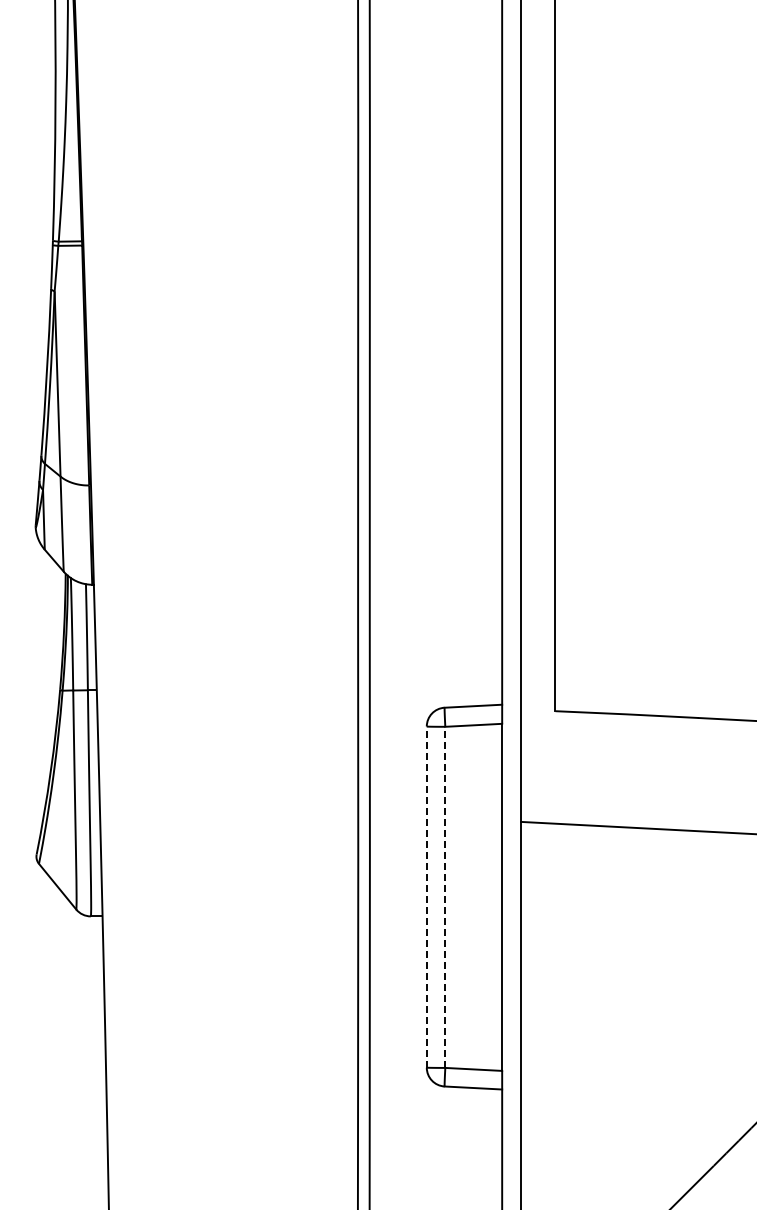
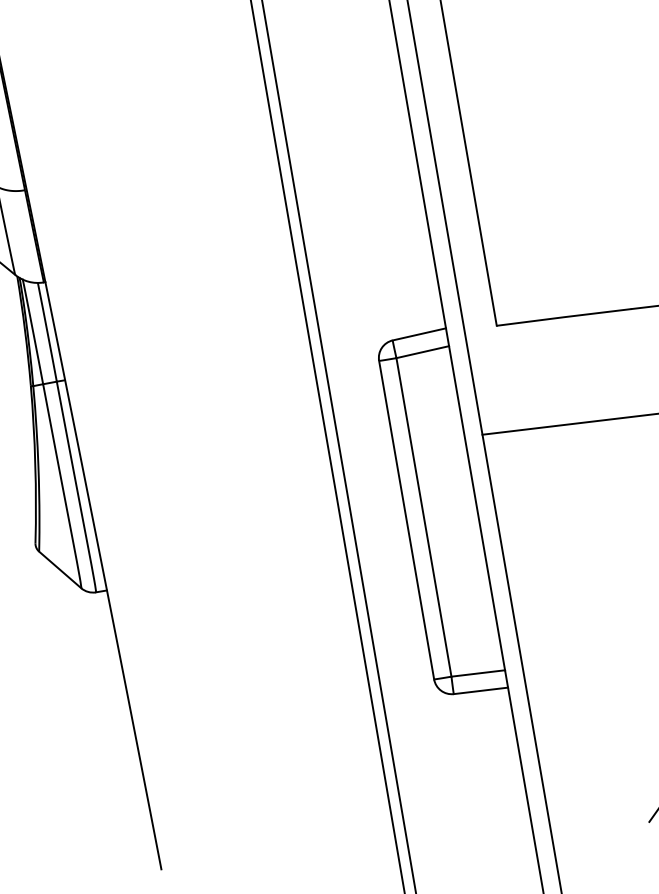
line: (426, 897) -> (406, 520), dashed -> solid
line: (445, 897) -> (424, 517), dashed -> solid

